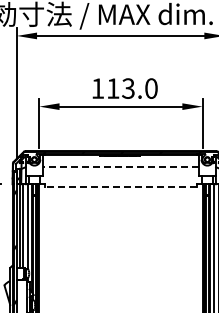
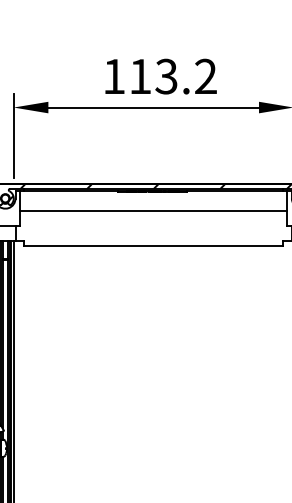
text: (151, 88) -> (206, 76), 113.0 -> 113.2
line: (120, 166) -> (152, 210), dashed -> solid
line: (120, 187) -> (152, 246), dashed -> solid

